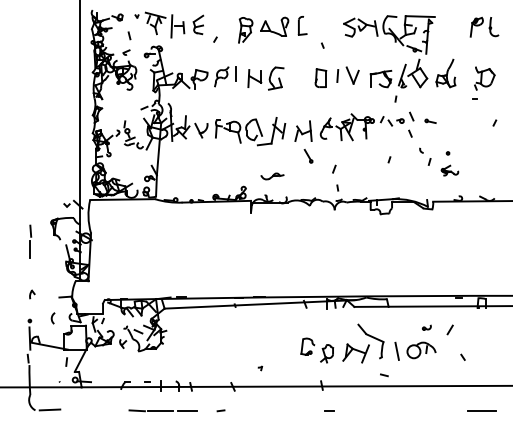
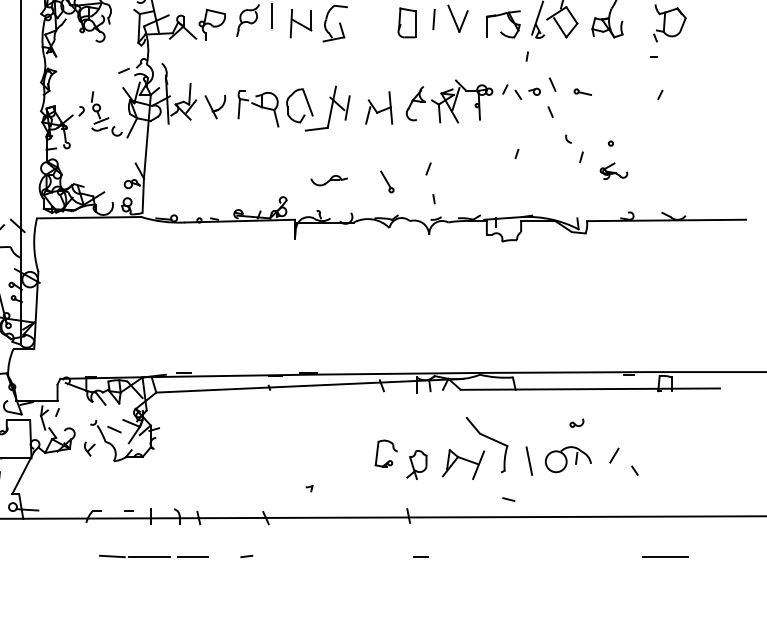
line: (494, 122) -> (659, 94), moved
part: (308, 156) -> (387, 182), moved
line: (449, 329) -> (613, 454), moved

